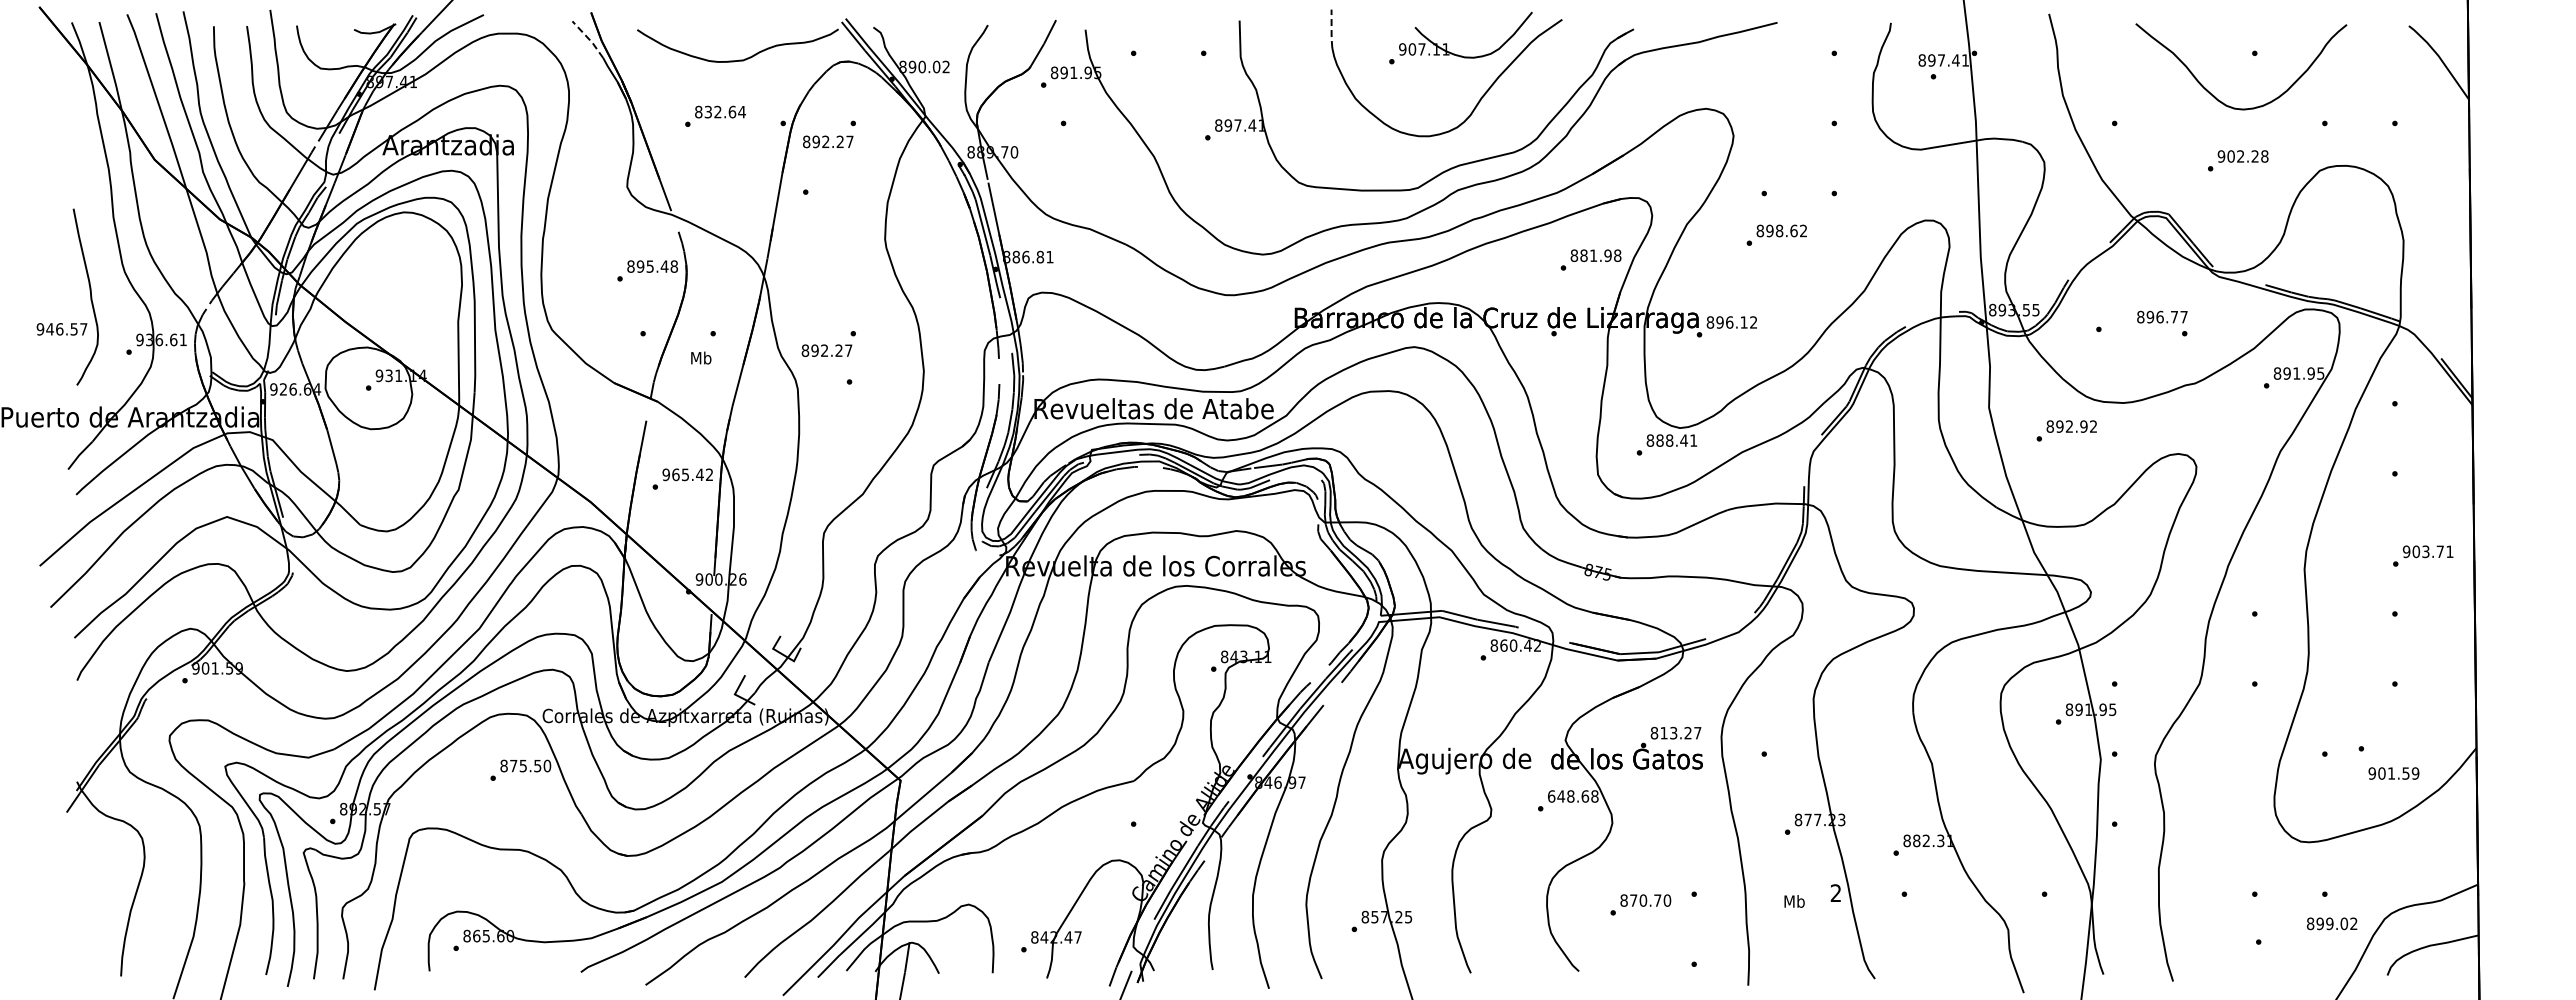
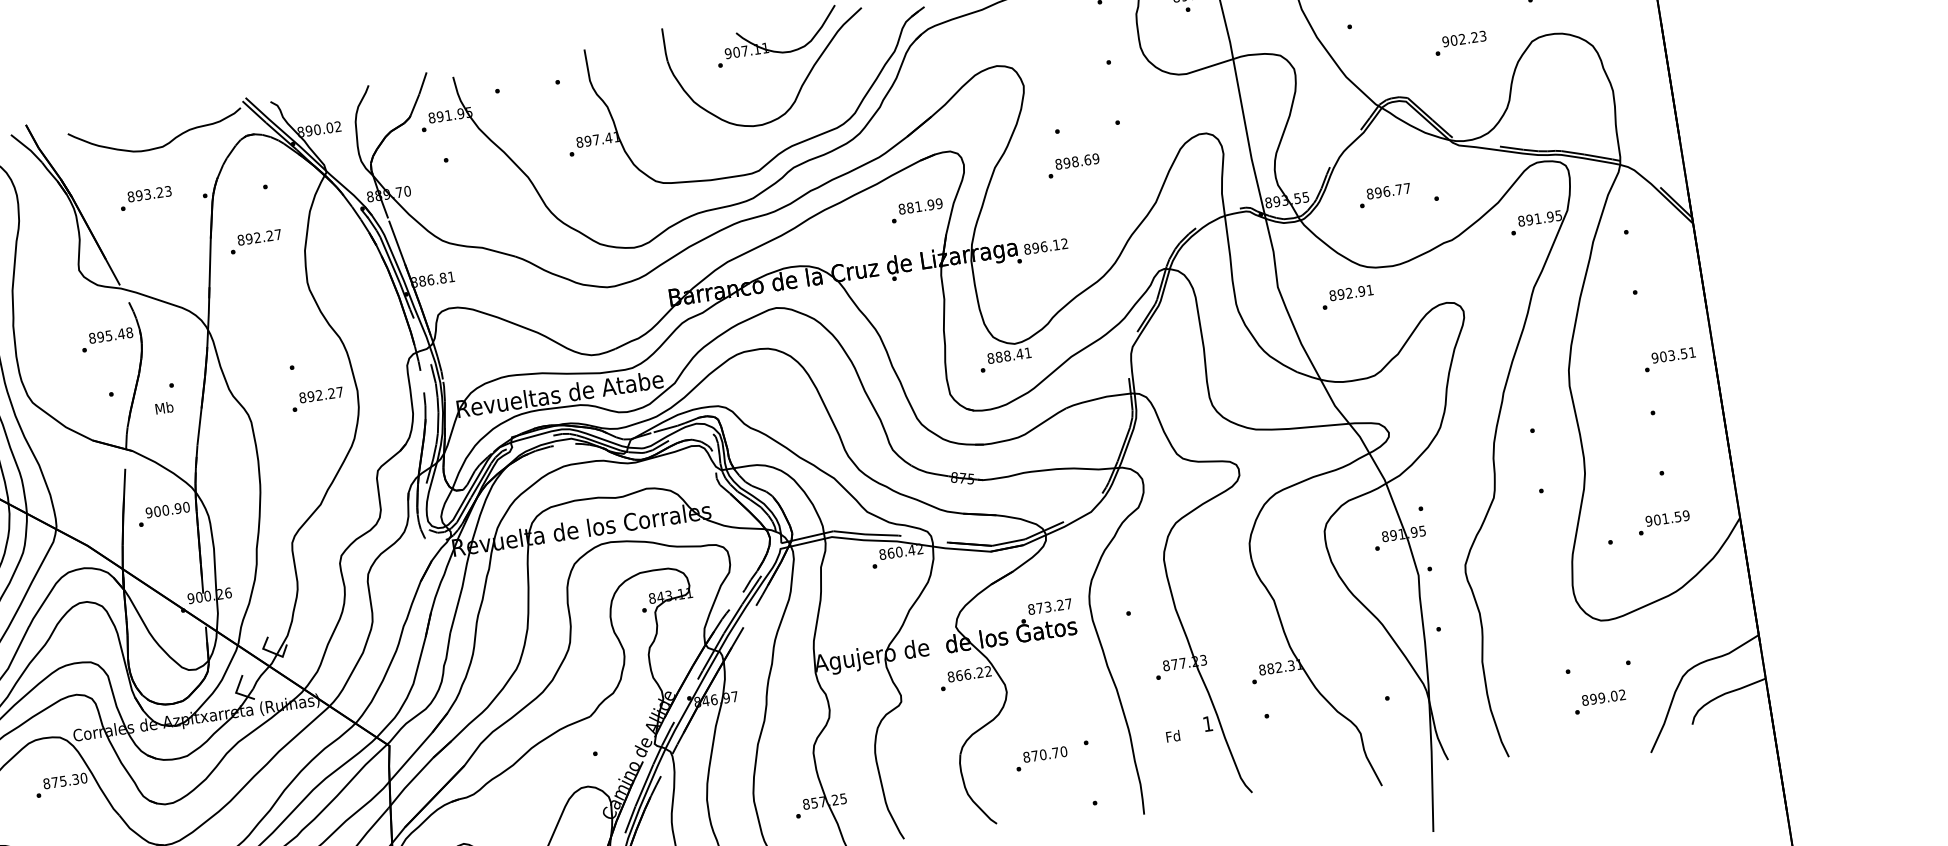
line: (1331, 28) -> (664, 44), dashed -> solid
line: (589, 39) -> (27, 148), dashed -> solid
text: (724, 111) -> (153, 193), 832.64 -> 893.23
text: (828, 141) -> (259, 237), moved
text: (2264, 156) -> (1482, 36), 902.28 -> 902.23
text: (1803, 230) -> (1095, 158), 898.62 -> 898.69
text: (1617, 255) -> (939, 203), 881.98 -> 881.99
text: (2162, 316) -> (1388, 190), moved
text: (826, 350) -> (320, 394), moved
text: (2093, 426) -> (1370, 290), 892.92 -> 892.91
text: (692, 474) -> (171, 509), 965.42 -> 900.90
text: (2439, 551) -> (1683, 353), 903.71 -> 903.51
text: (1663, 733) -> (1039, 608), 813.27 -> 873.27
text: (537, 765) -> (75, 779), 875.50 -> 875.30
text: (2393, 773) -> (1667, 518), moved
text: (1572, 796) -> (969, 674), 648.68 -> 866.22
text: (1835, 892) -> (1207, 723), 2 -> 1
text: (1794, 901) -> (1173, 736), Mb -> Fd
text: (2332, 923) -> (1604, 697), moved

